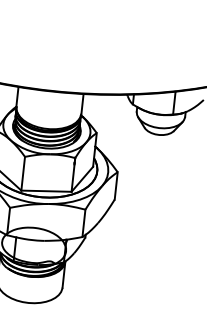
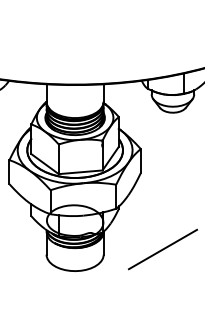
line: (129, 289) -> (162, 249), added

